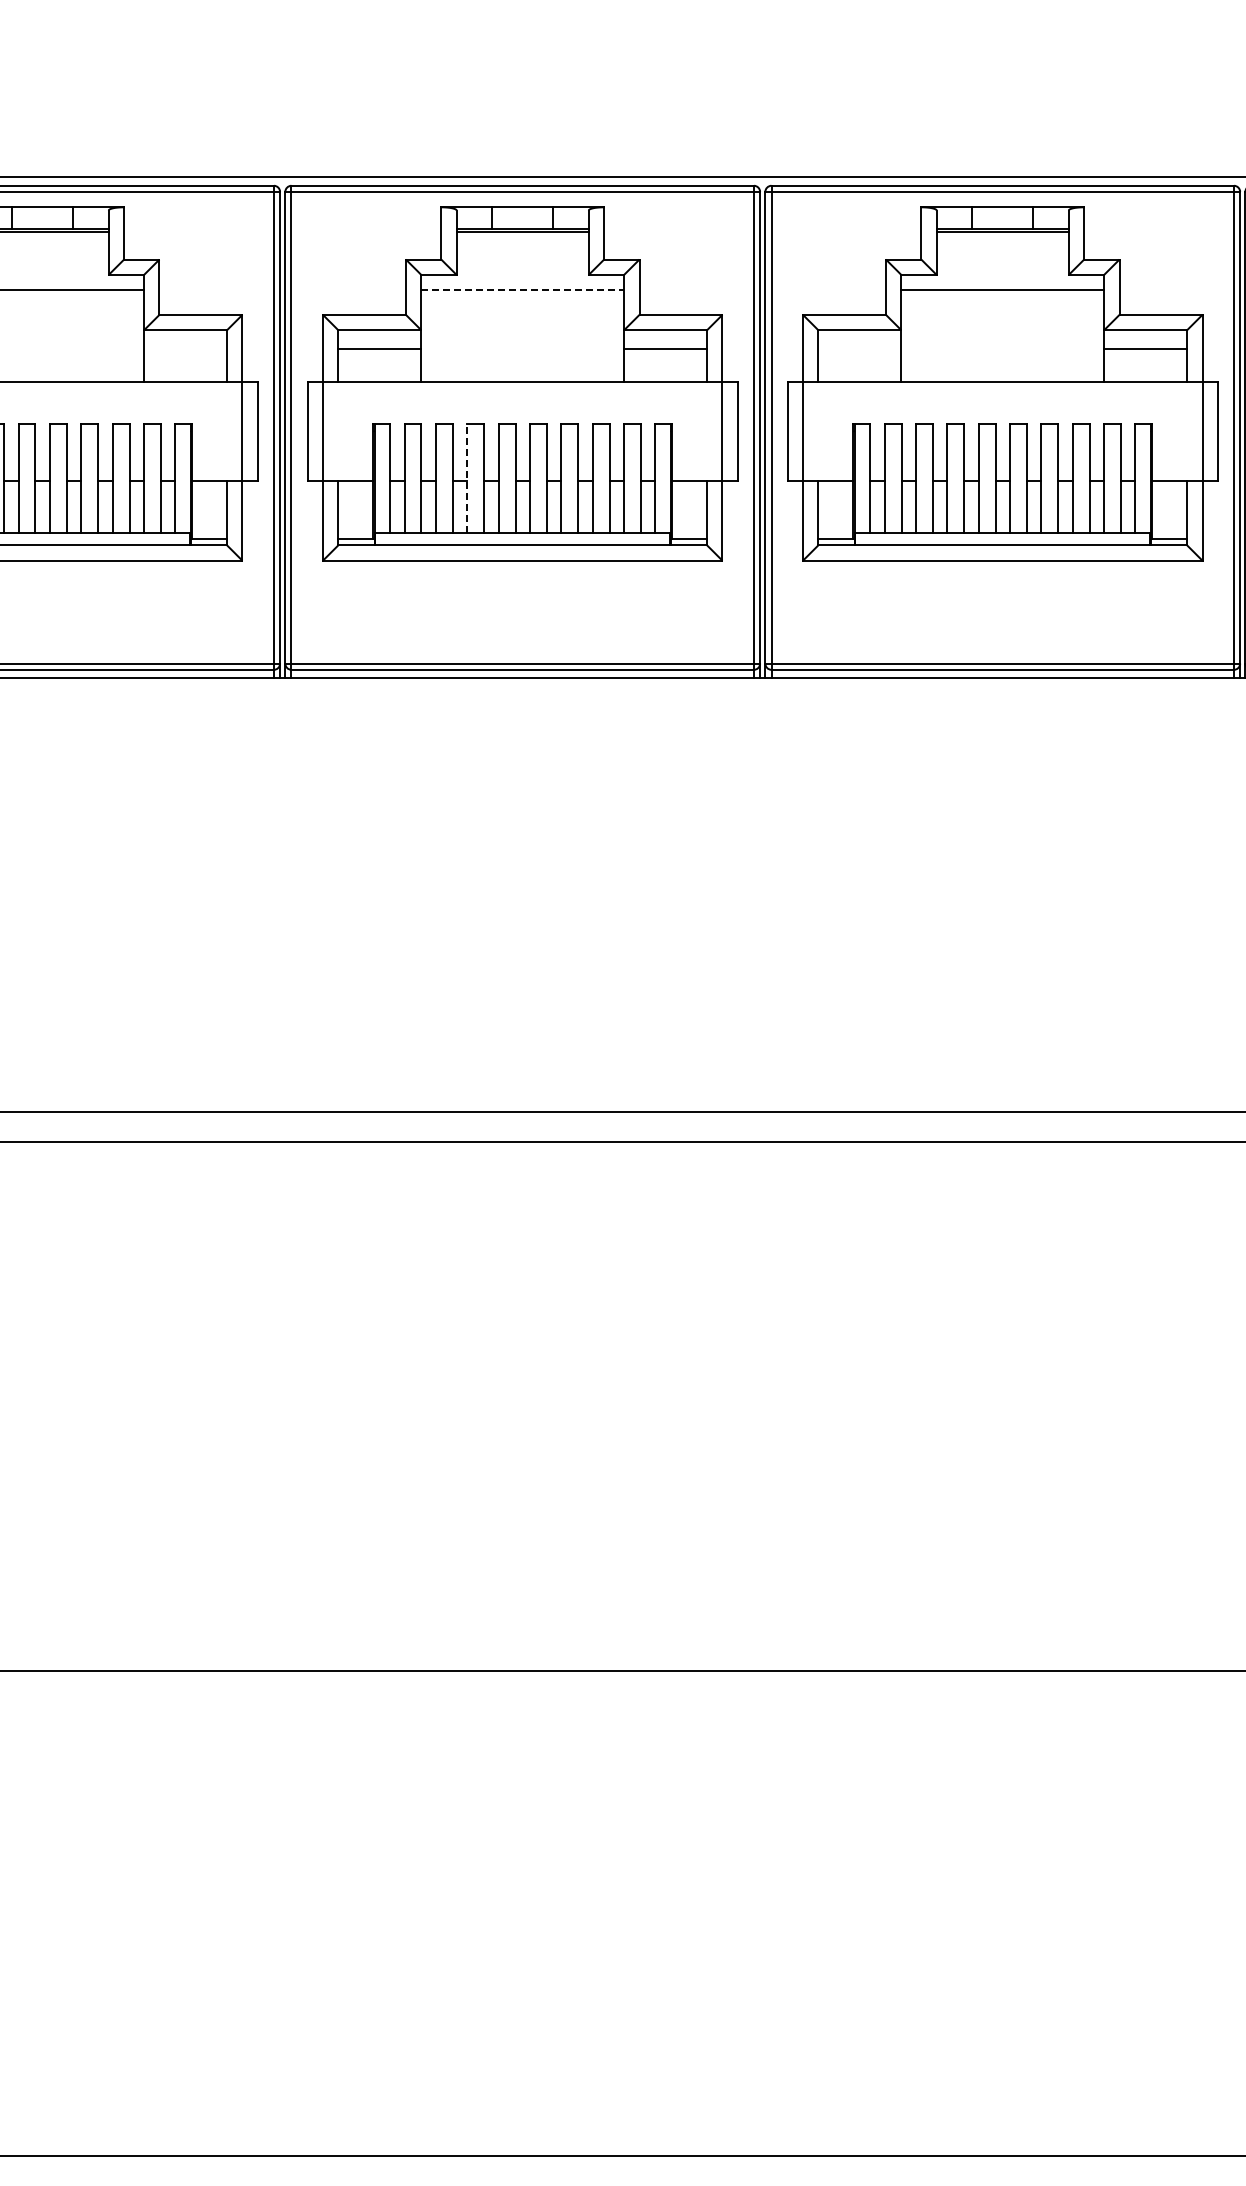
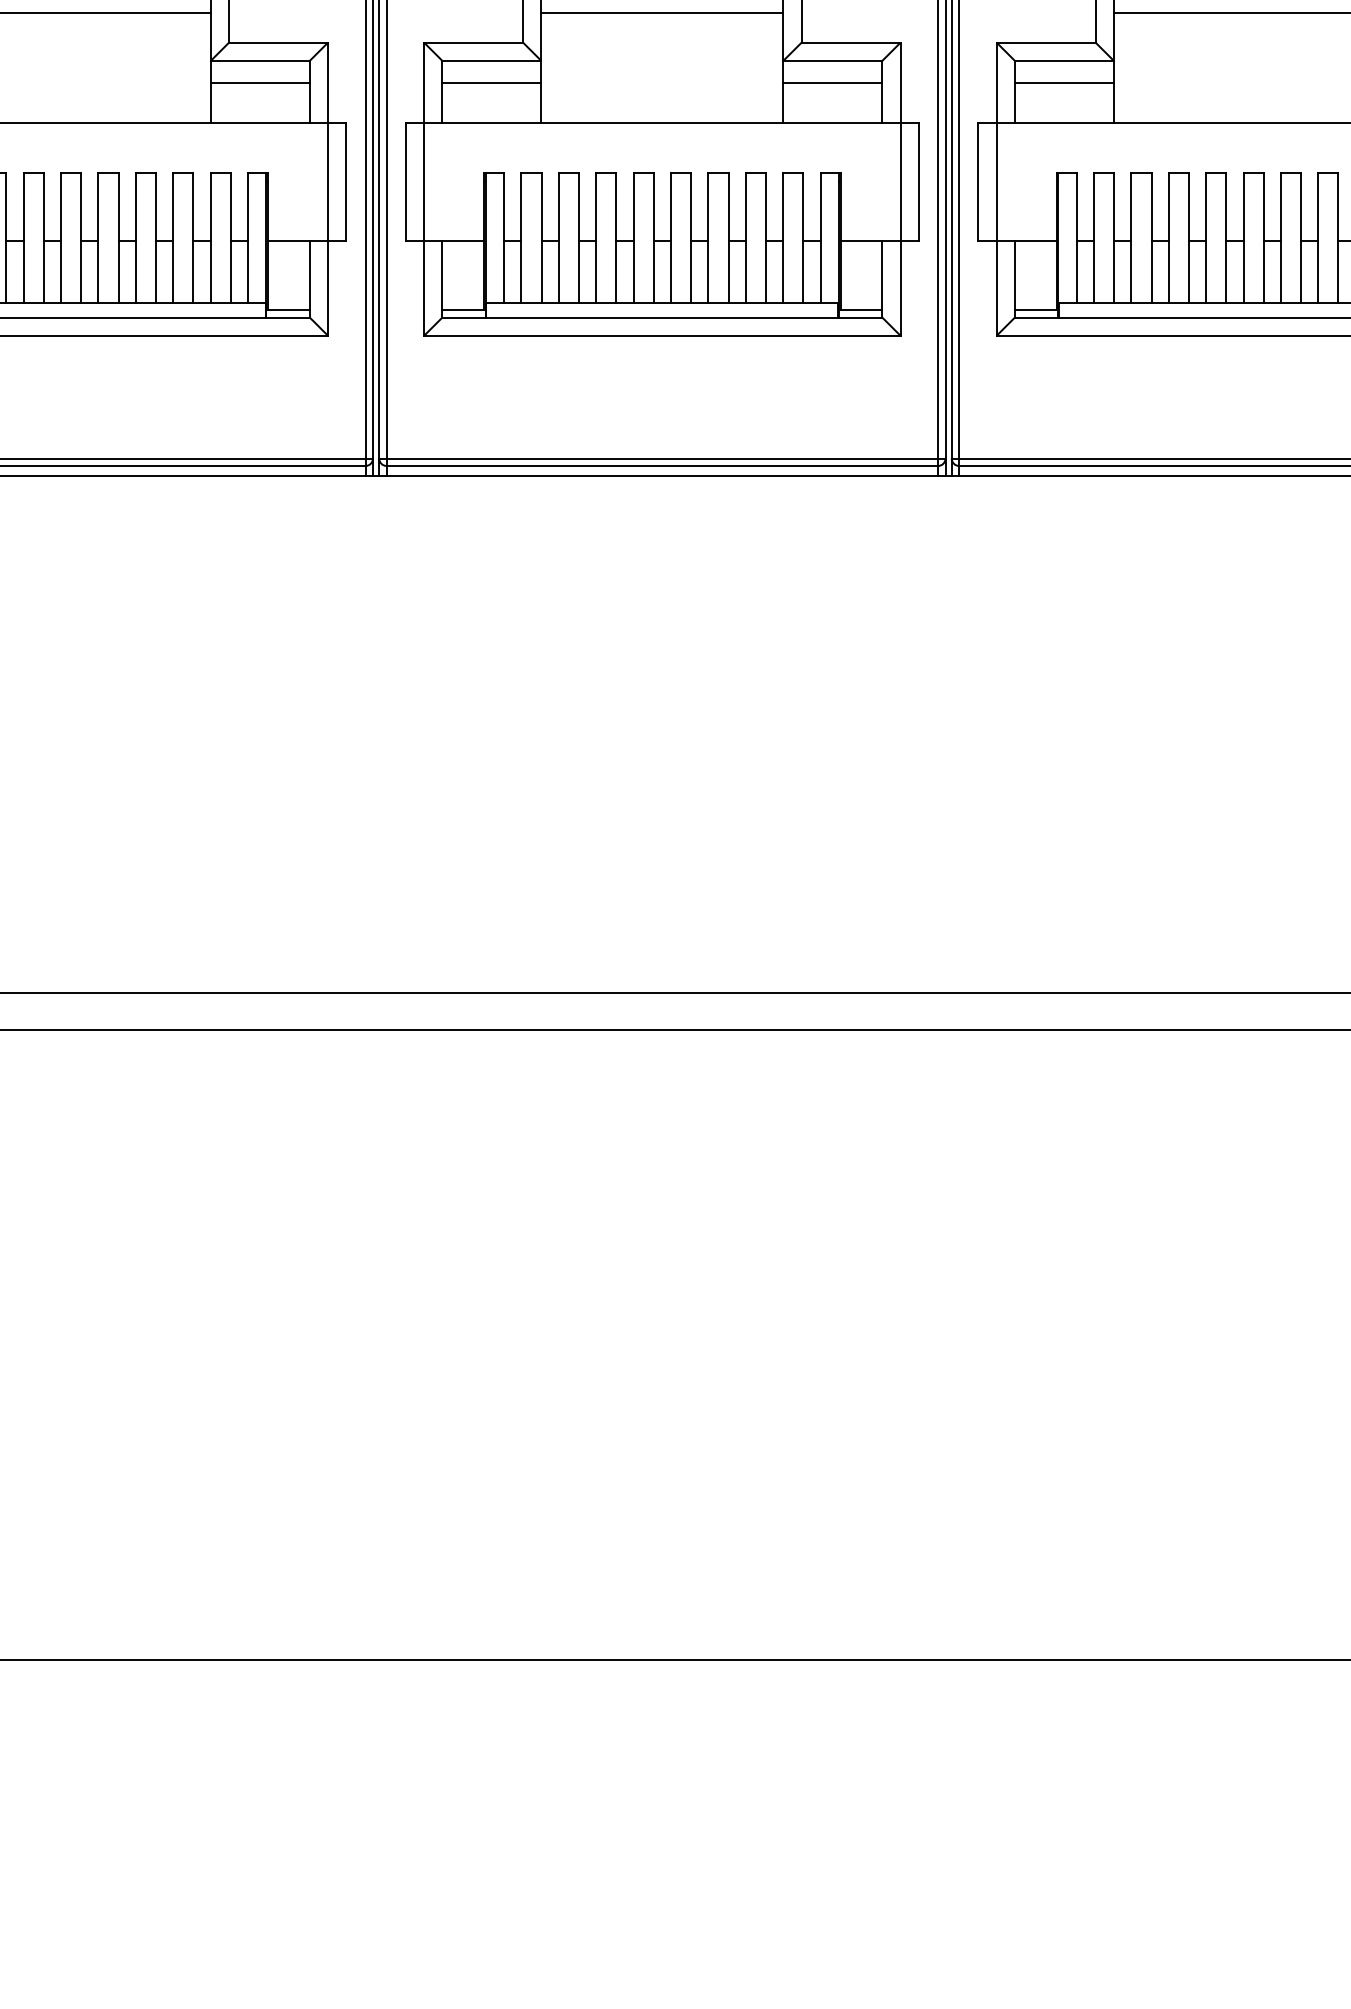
line: (523, 290) -> (663, 13), dashed -> solid
line: (185, 348) -> (260, 82), added
line: (859, 348) -> (1064, 82), added
line: (467, 478) -> (596, 237), dashed -> solid

